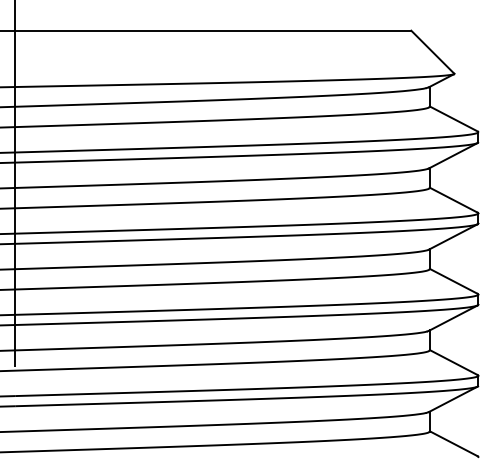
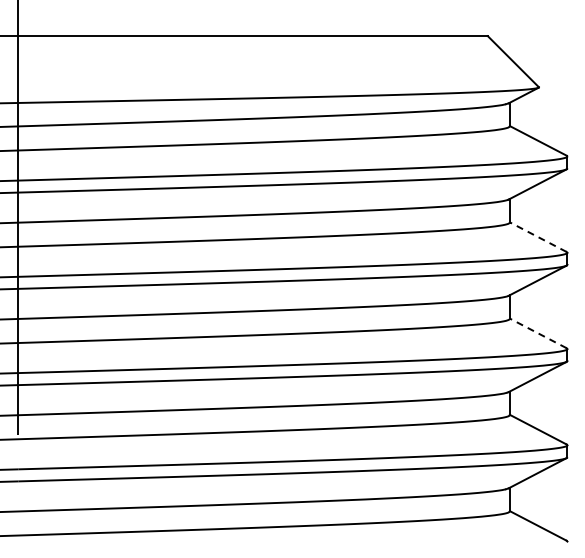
line: (453, 199) -> (537, 236), solid -> dashed
line: (453, 281) -> (537, 333), solid -> dashed

